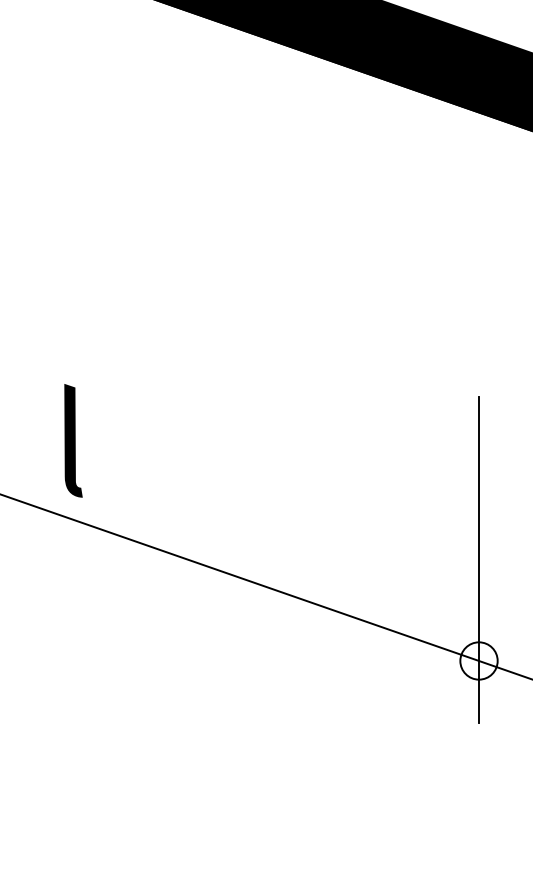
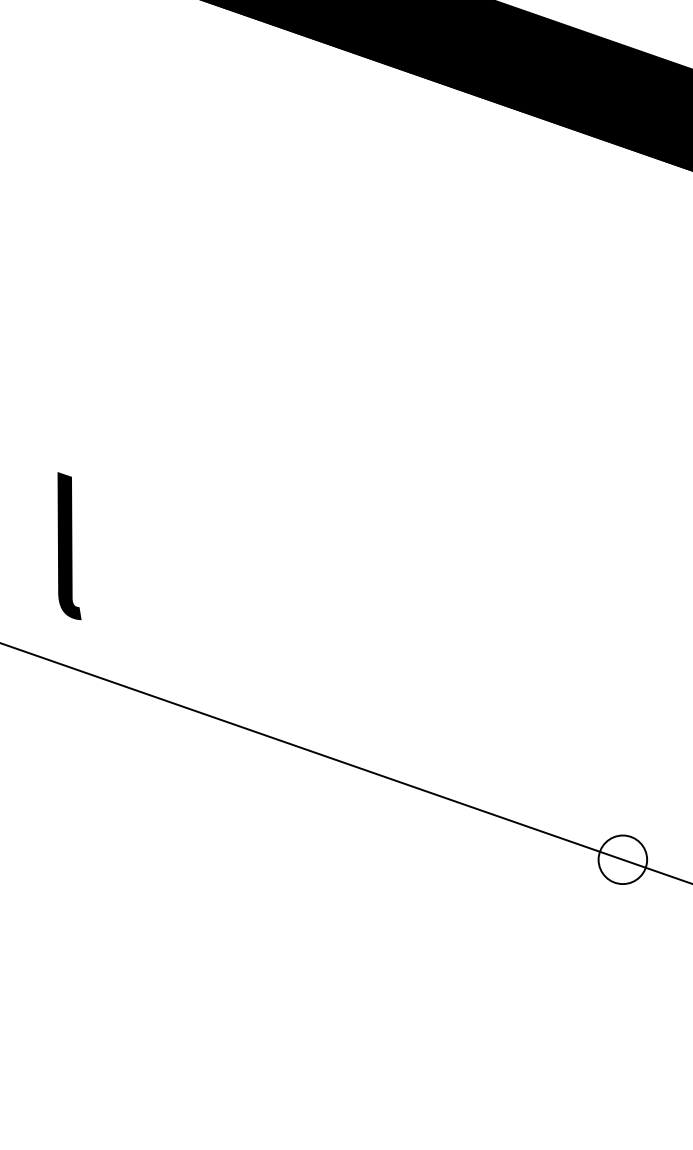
text: (73, 440) -> (69, 545), moved
line: (479, 559) -> (623, 727), removed

